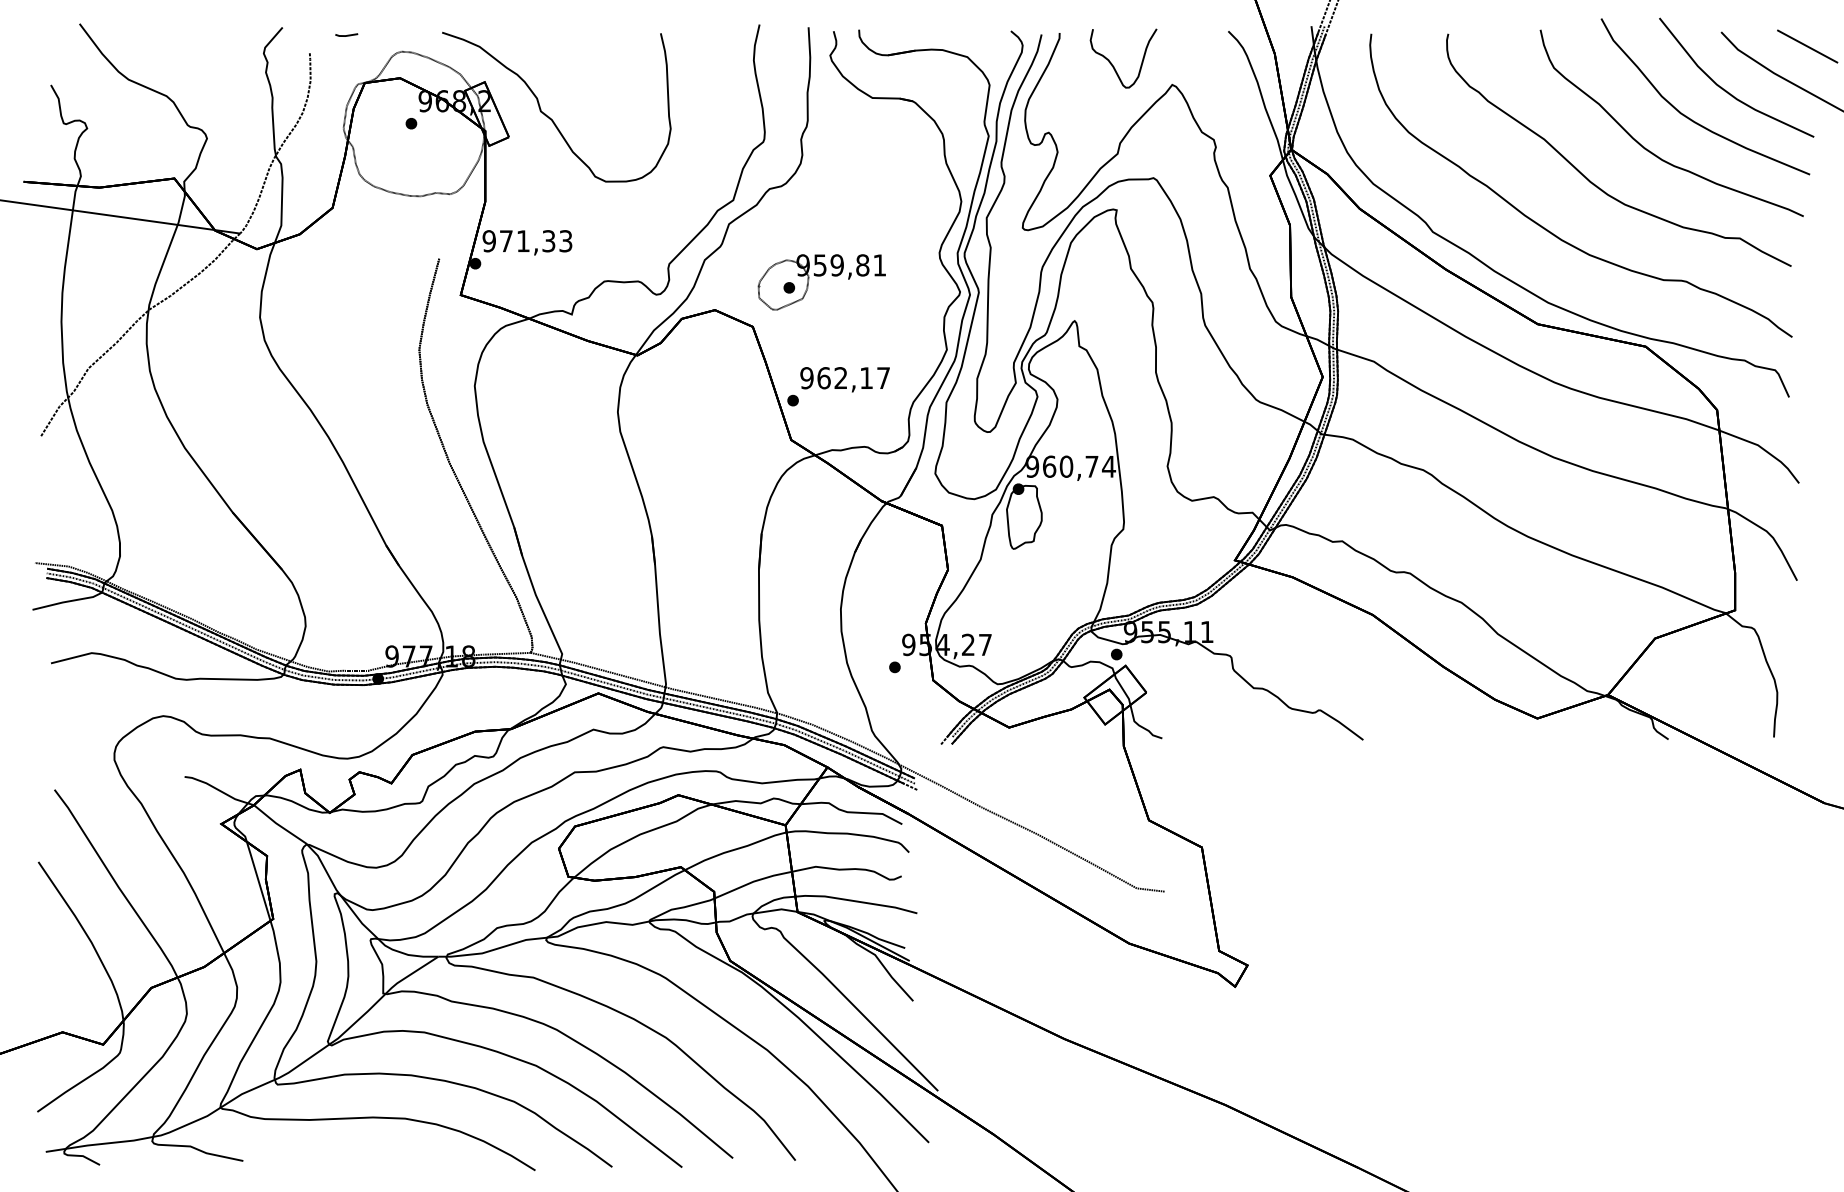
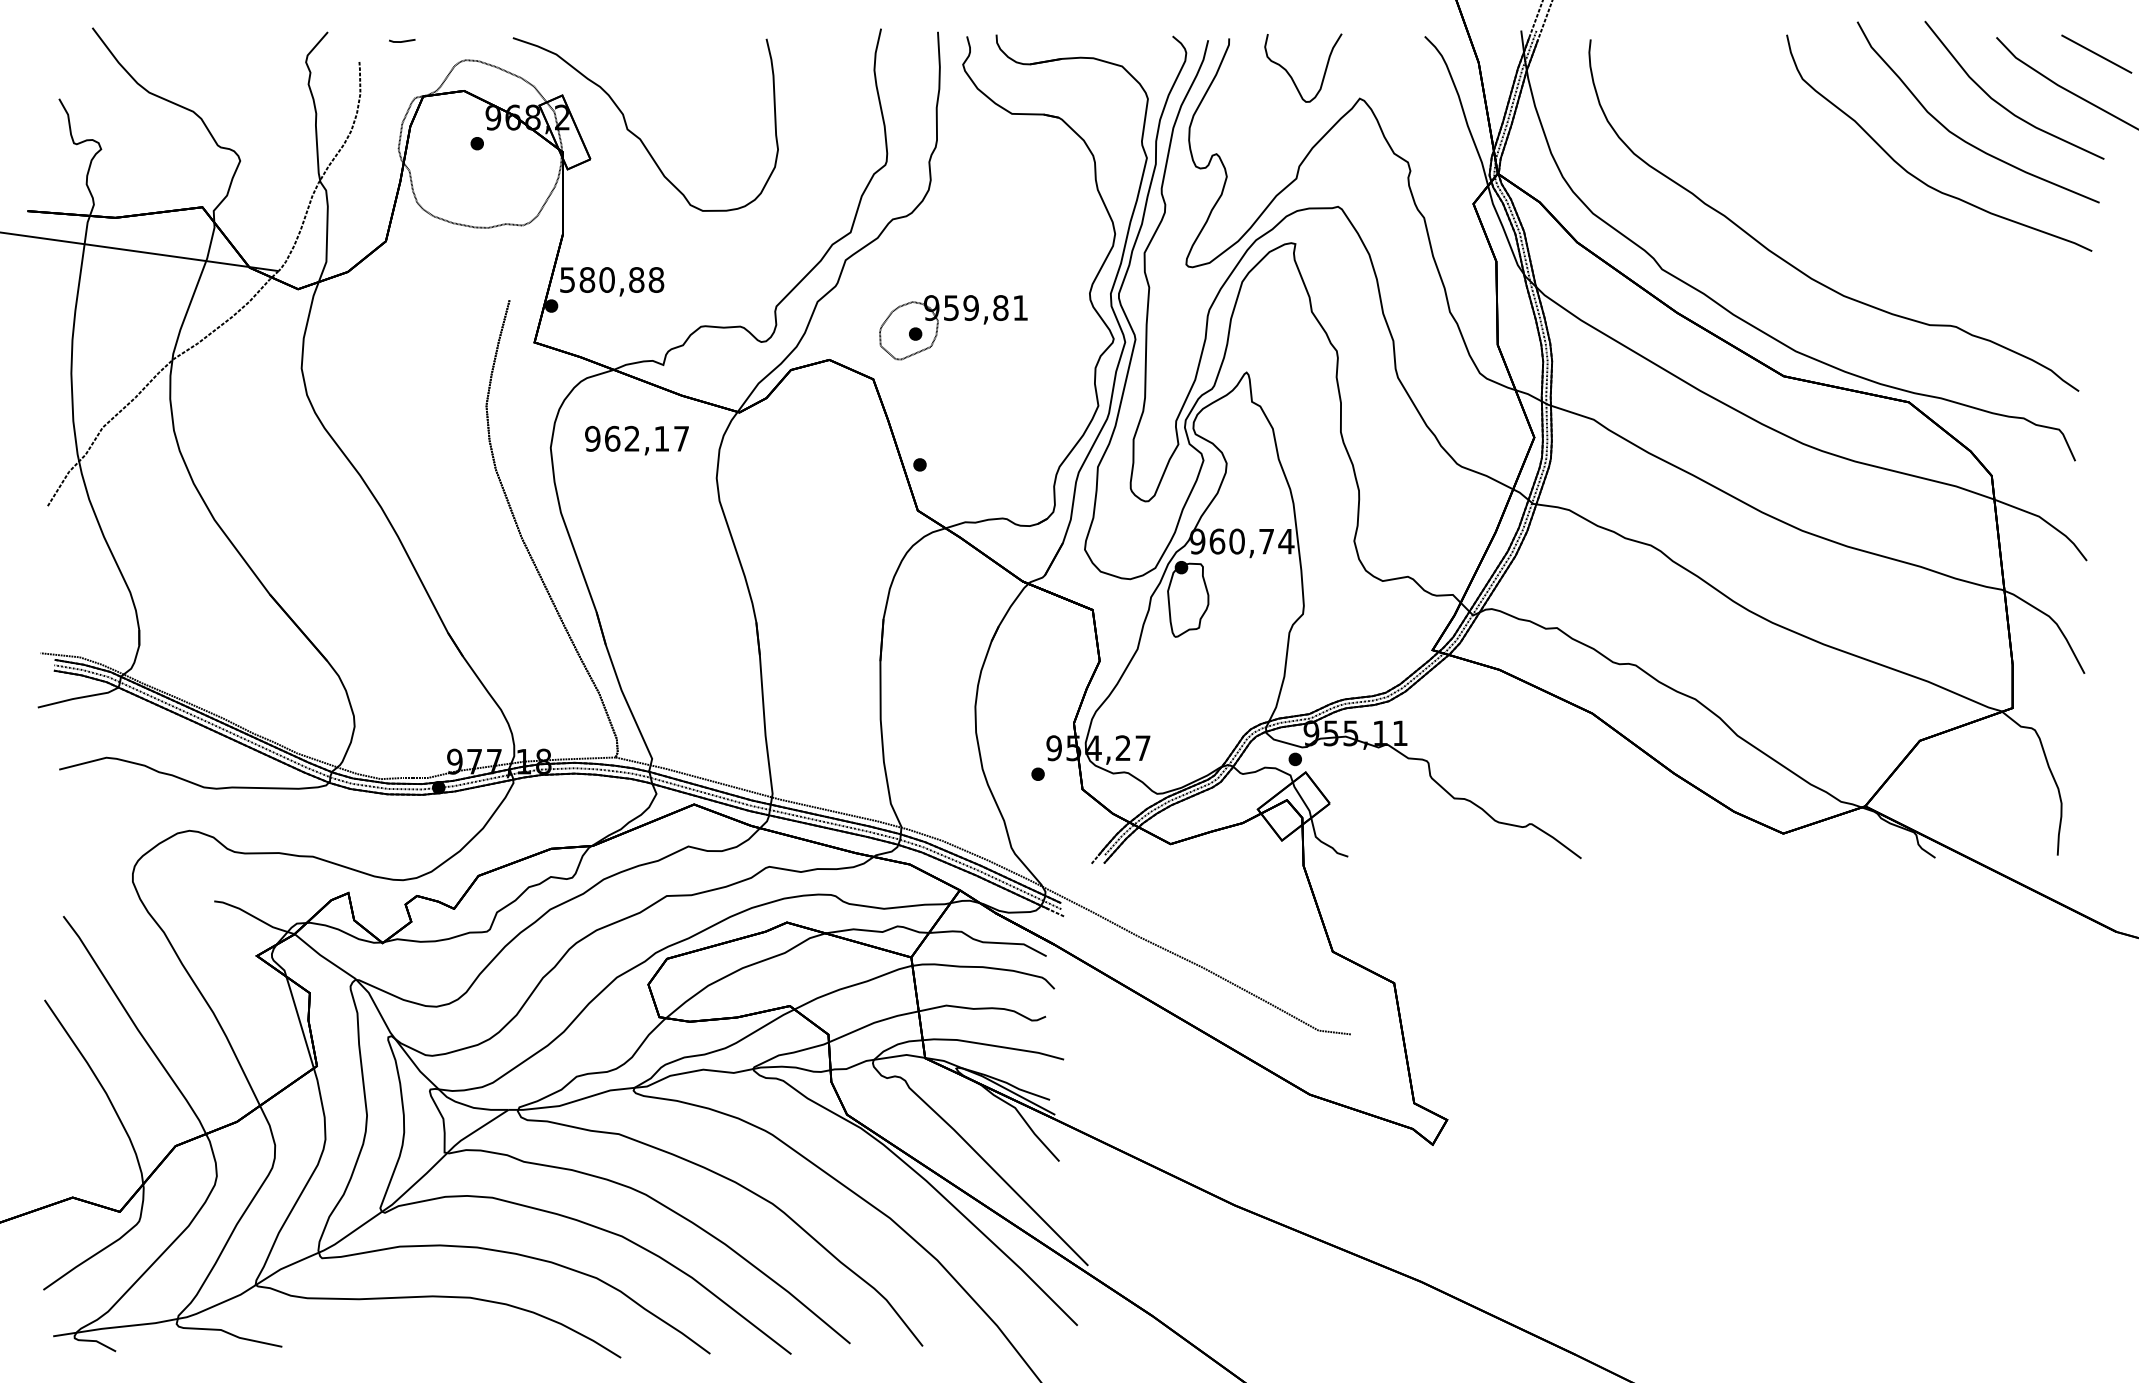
part: (1594, 183) -> (1849, 213), removed
text: (527, 241) -> (611, 280), 971,33 -> 580,88
text: (844, 379) -> (636, 440), moved

